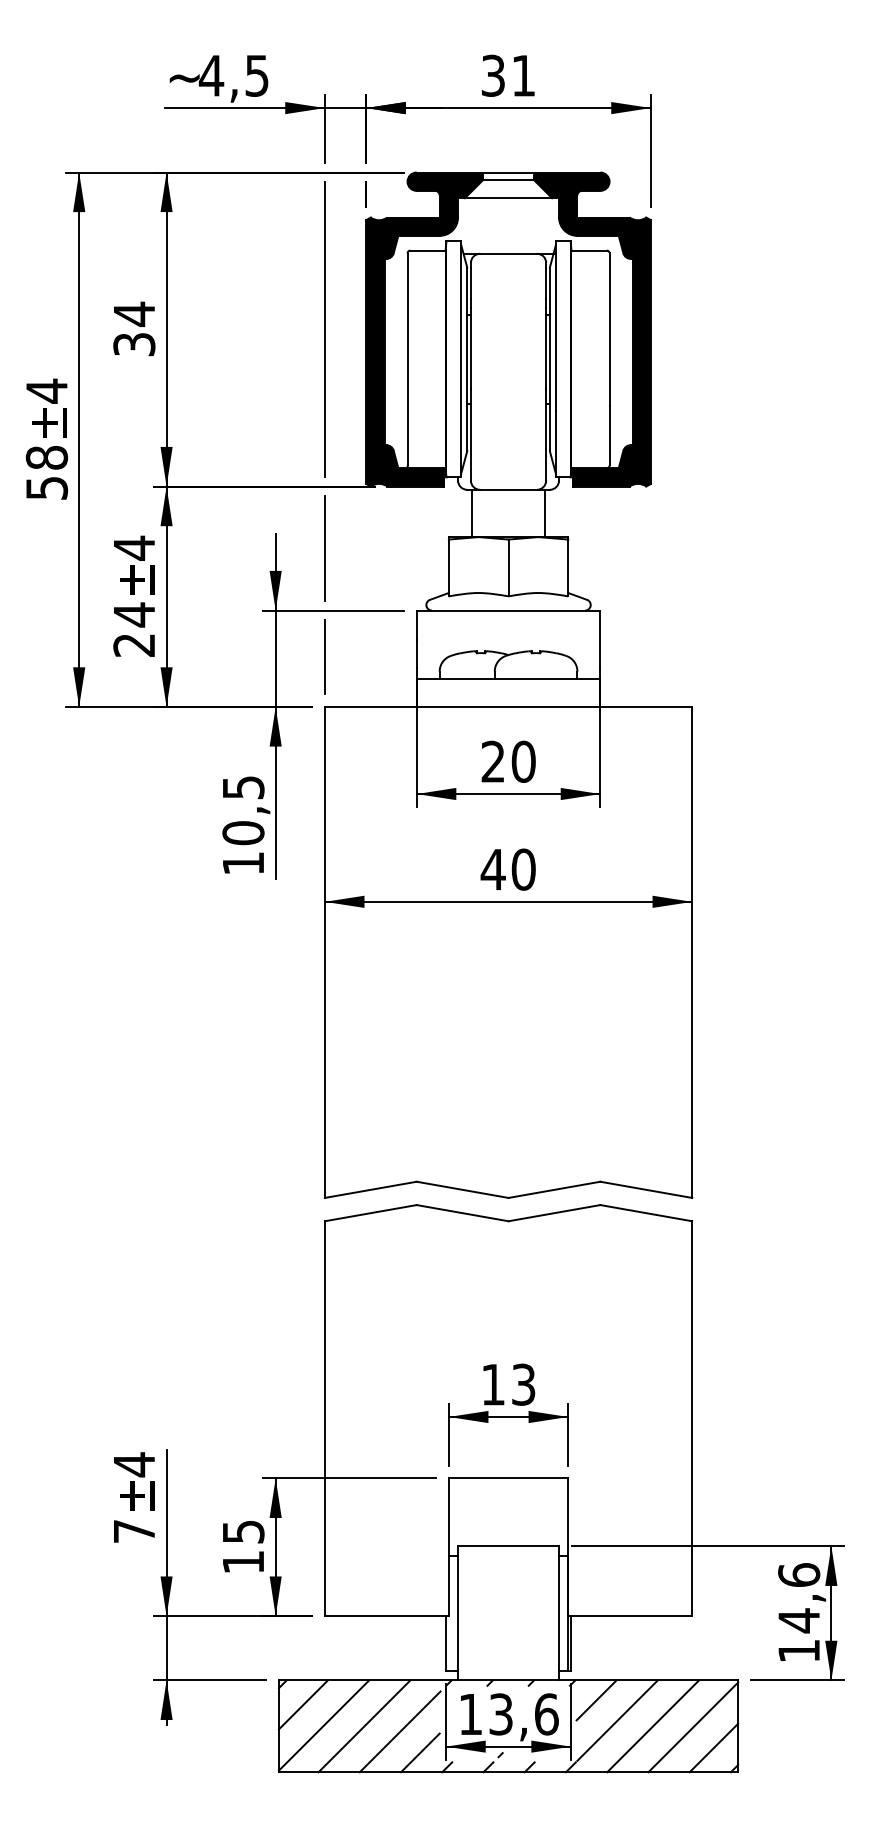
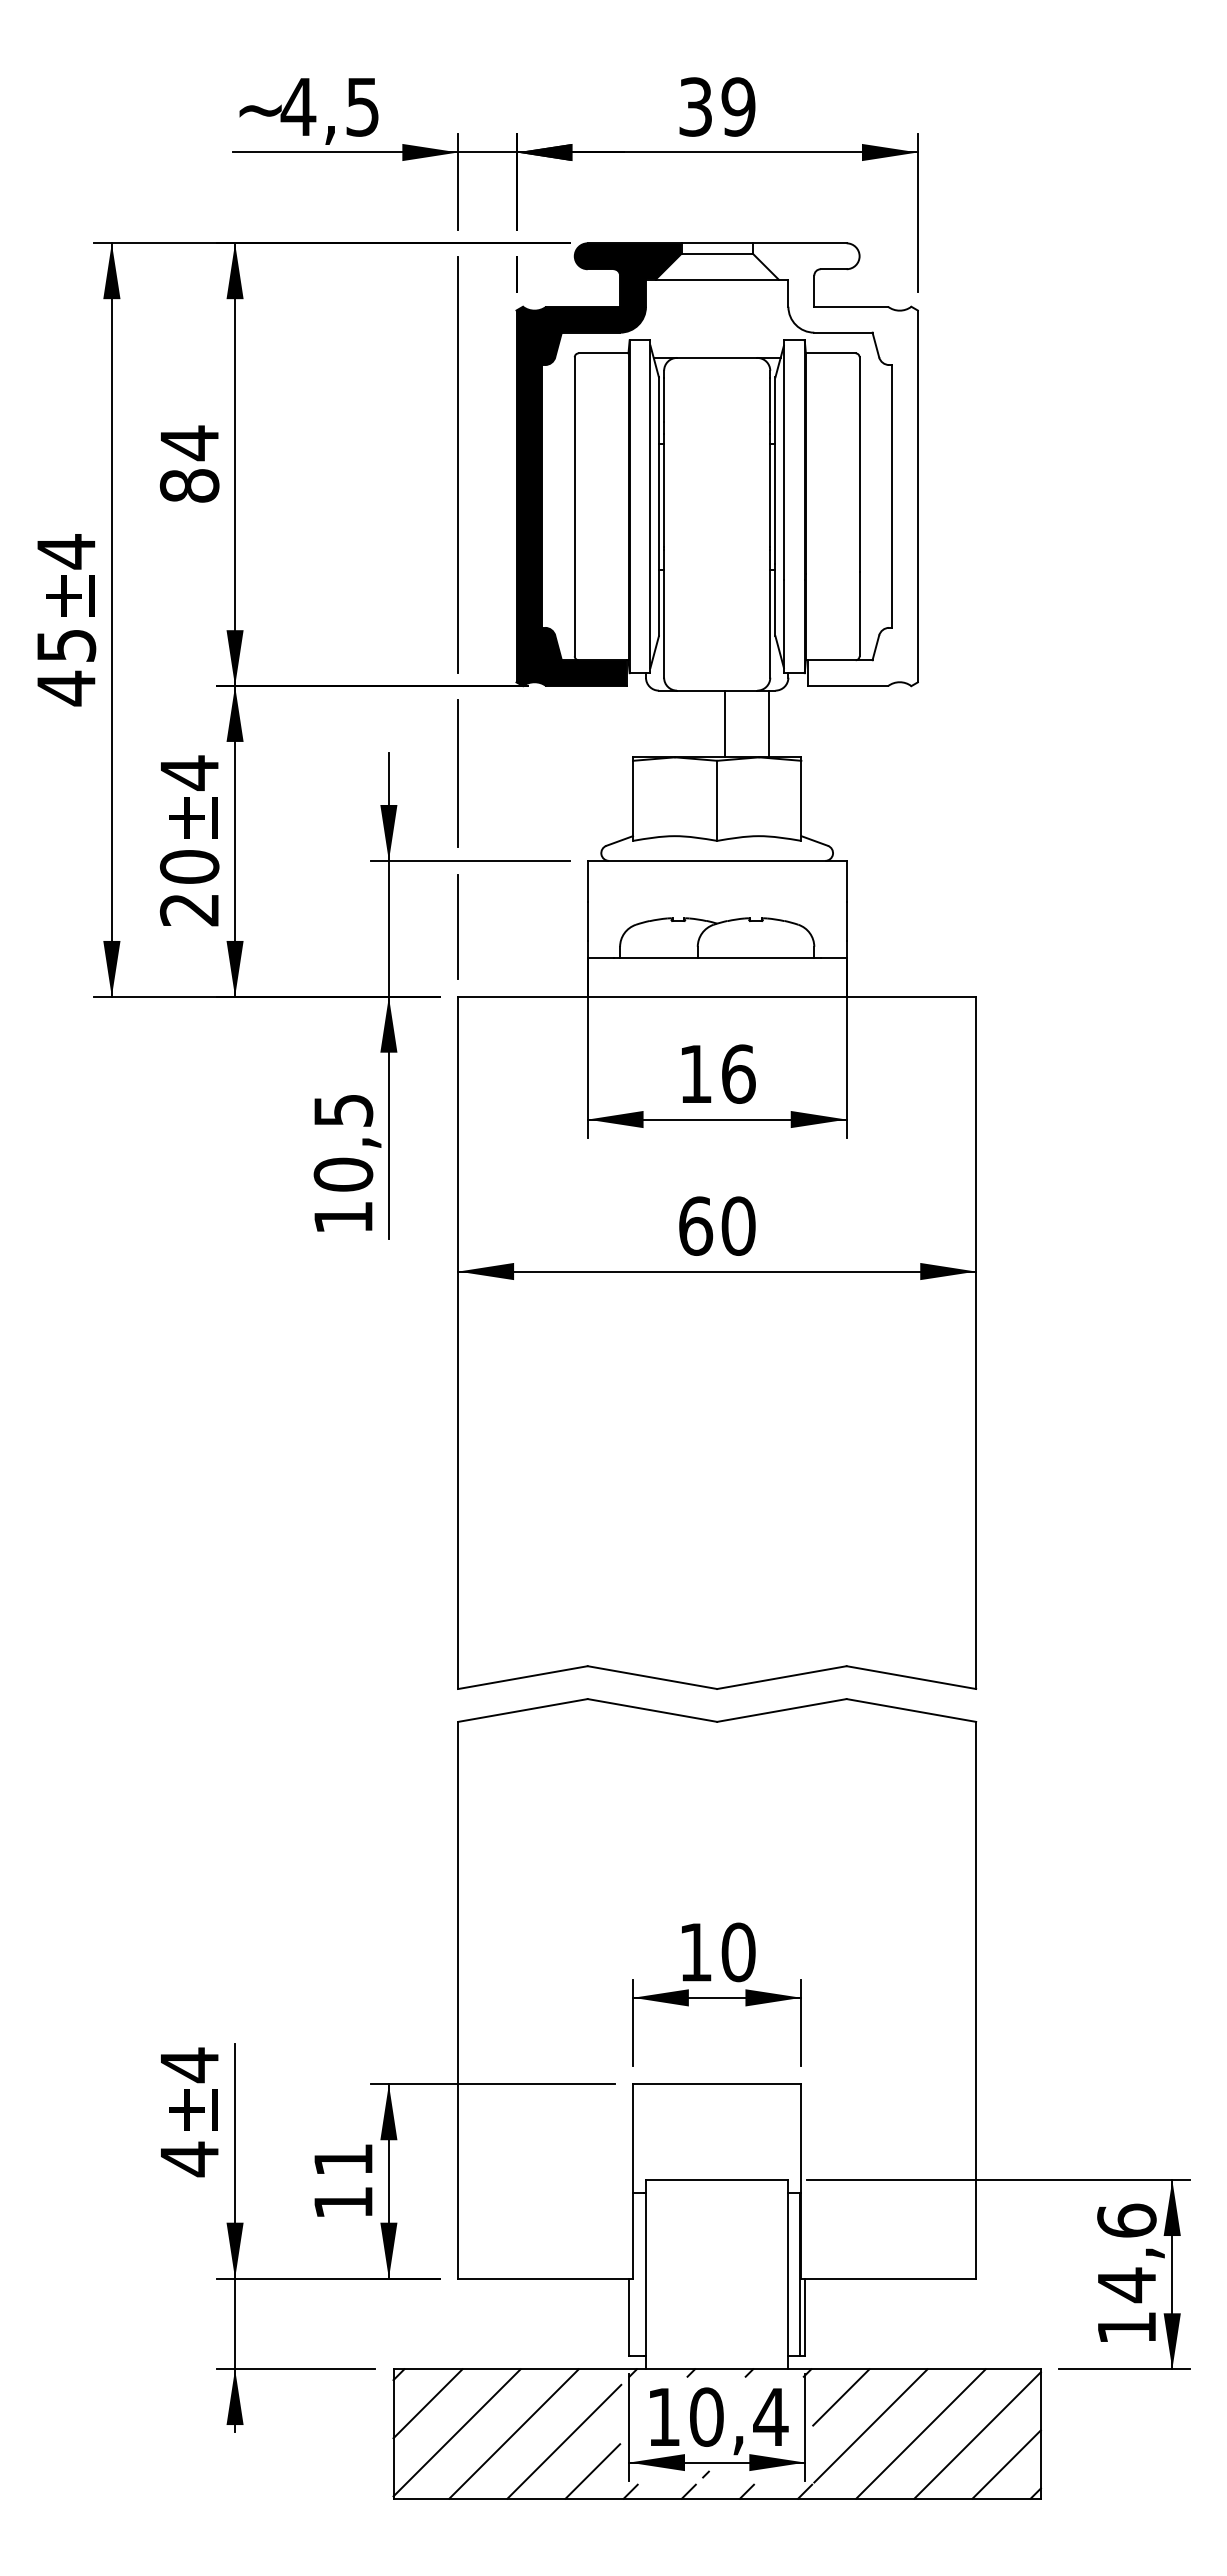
text: (523, 75) -> (738, 106), 31 -> 39
fill: (591, 329) -> (834, 464), removed
text: (134, 344) -> (189, 485), 34 -> 84
text: (47, 473) -> (66, 667), 58 -> 45
line: (471, 513) -> (725, 723), moved
text: (134, 615) -> (189, 867), 24 -> 20
text: (508, 761) -> (717, 1073), 20 -> 16
text: (493, 869) -> (695, 1225), 40 -> 60
text: (523, 1384) -> (738, 1952), 13 -> 10
text: (134, 1531) -> (189, 2159), 7 -> 4
text: (243, 1532) -> (343, 2160), 15 -> 11
text: (524, 1713) -> (739, 2416), 13,6 -> 10,4

